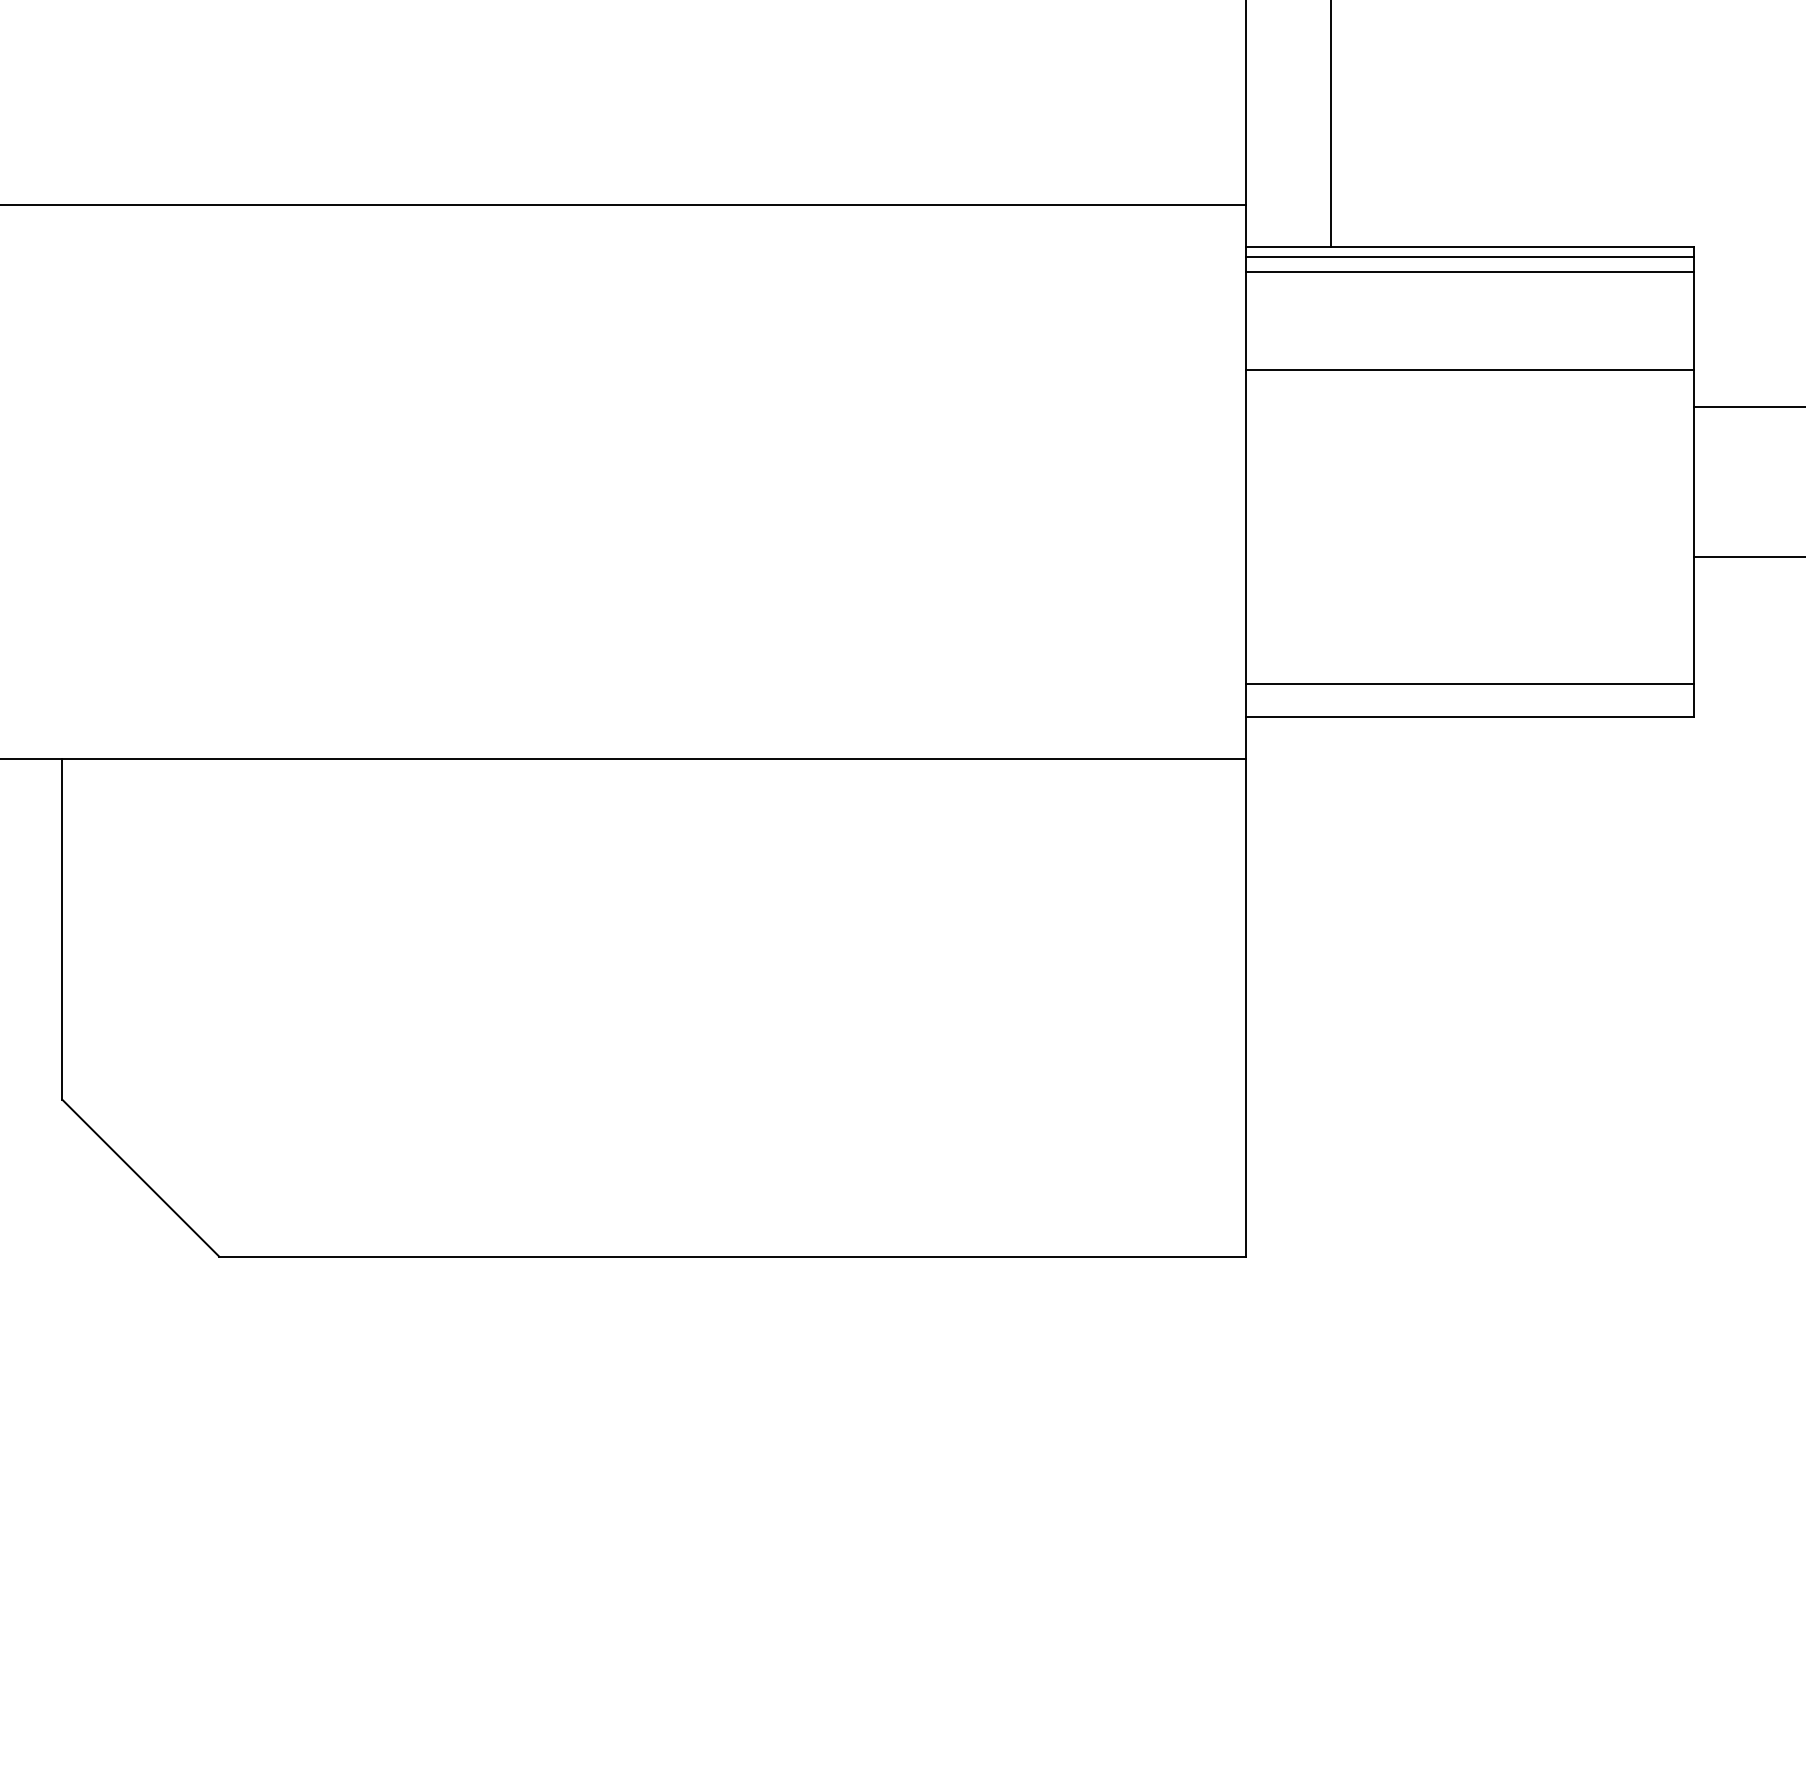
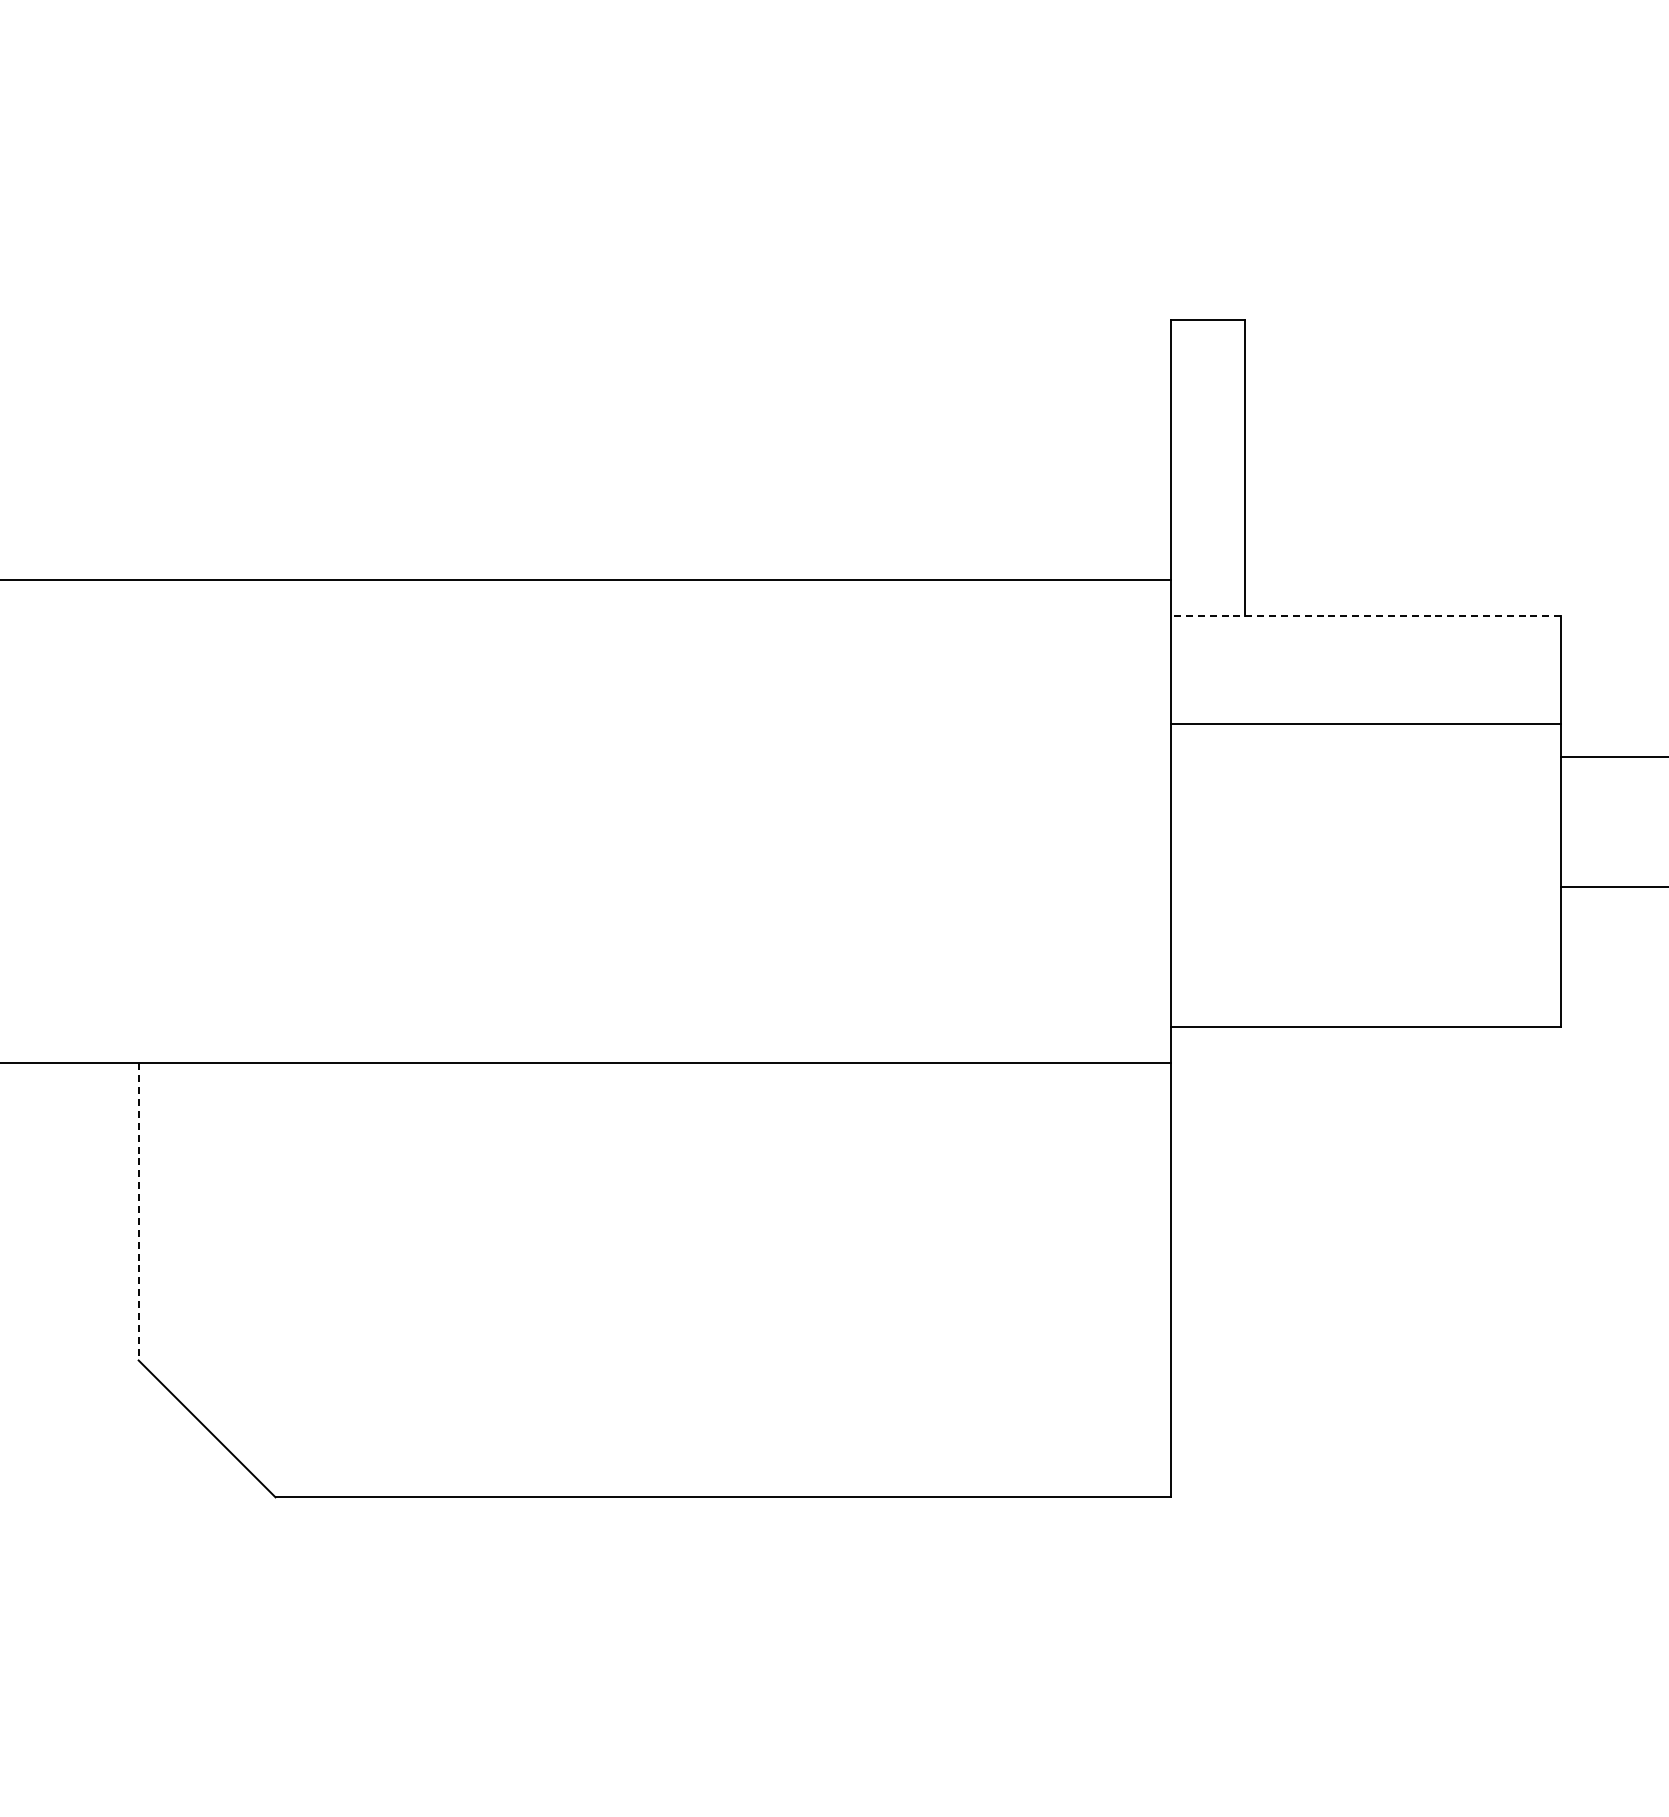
line: (1469, 246) -> (1365, 616), solid -> dashed
line: (1469, 256) -> (1365, 625), removed
line: (1469, 272) -> (1365, 639), removed
line: (1469, 683) -> (1365, 997), removed
line: (62, 928) -> (138, 1211), solid -> dashed

